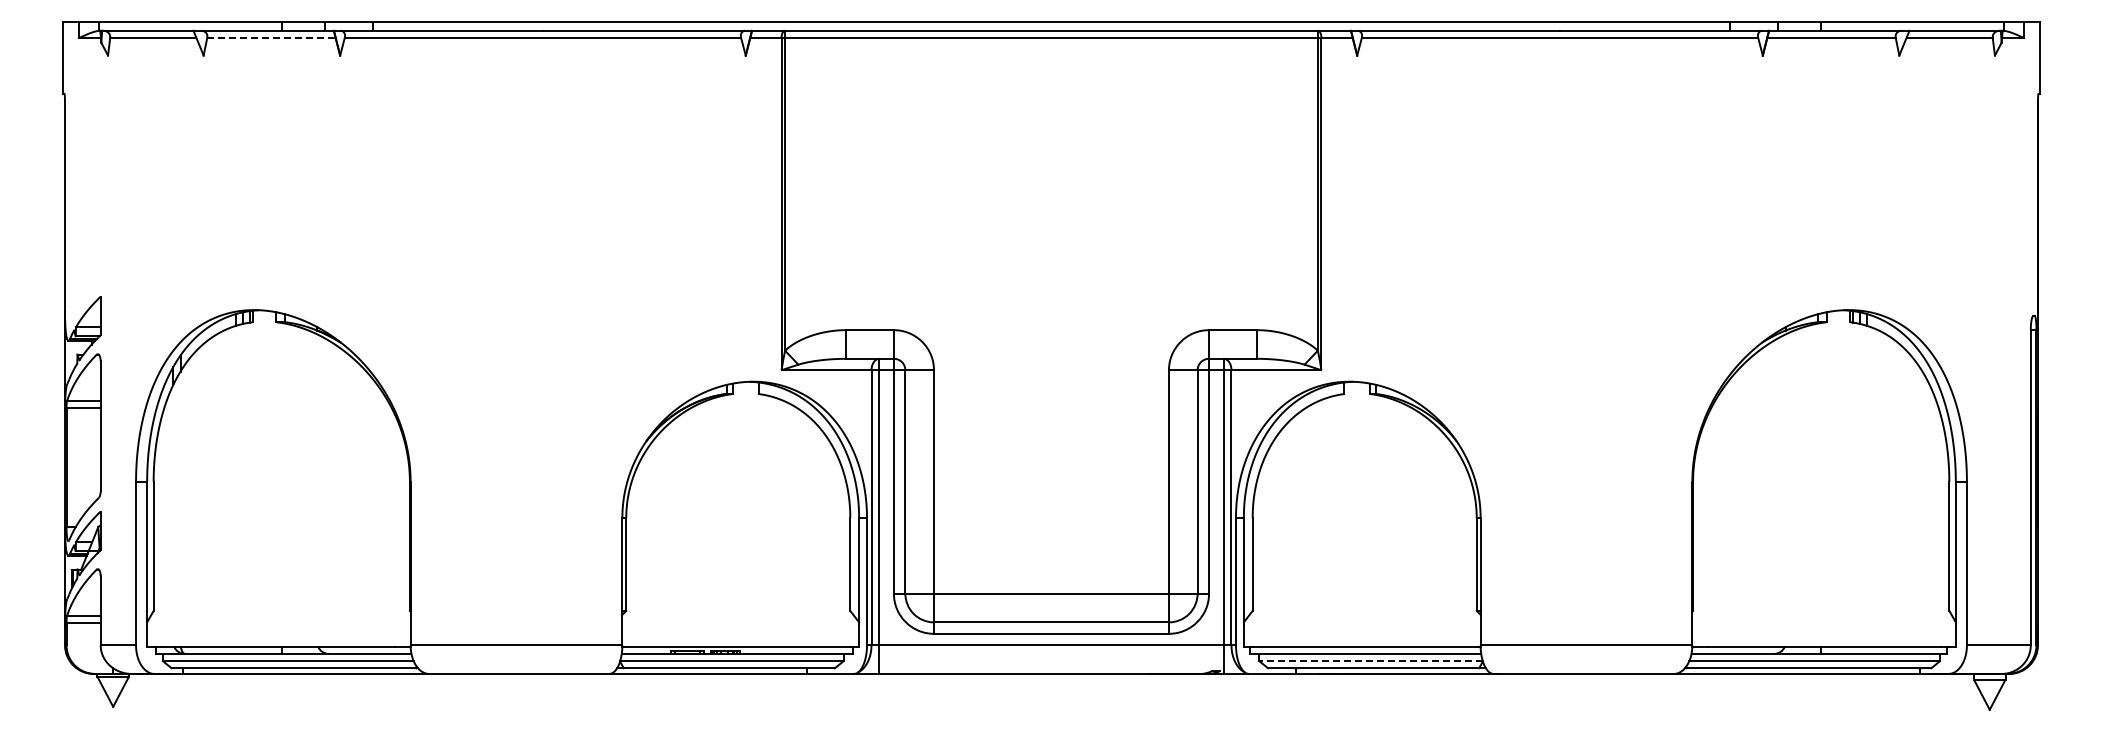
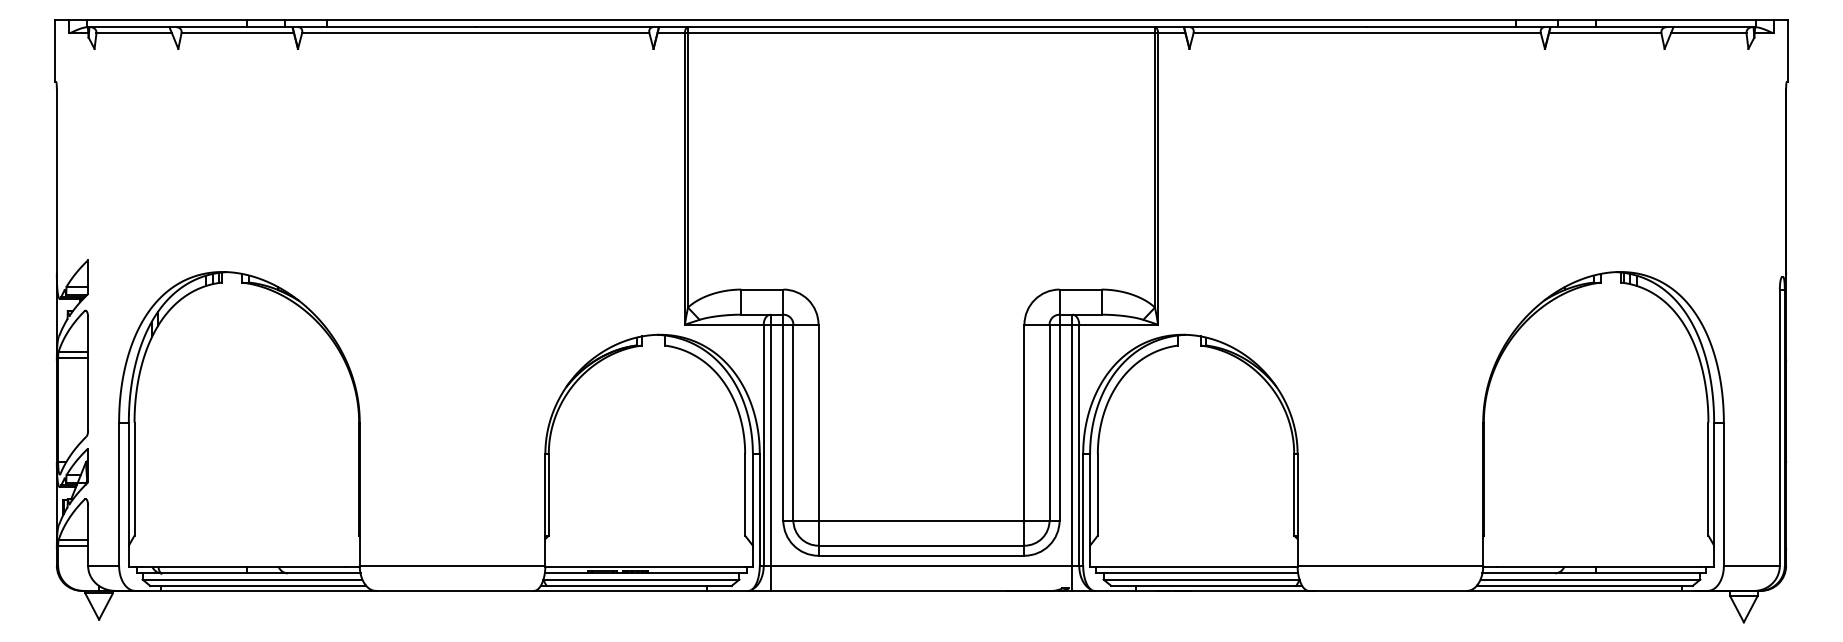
line: (271, 37) -> (237, 33), dashed -> solid
line: (1370, 661) -> (1201, 580), dashed -> solid

